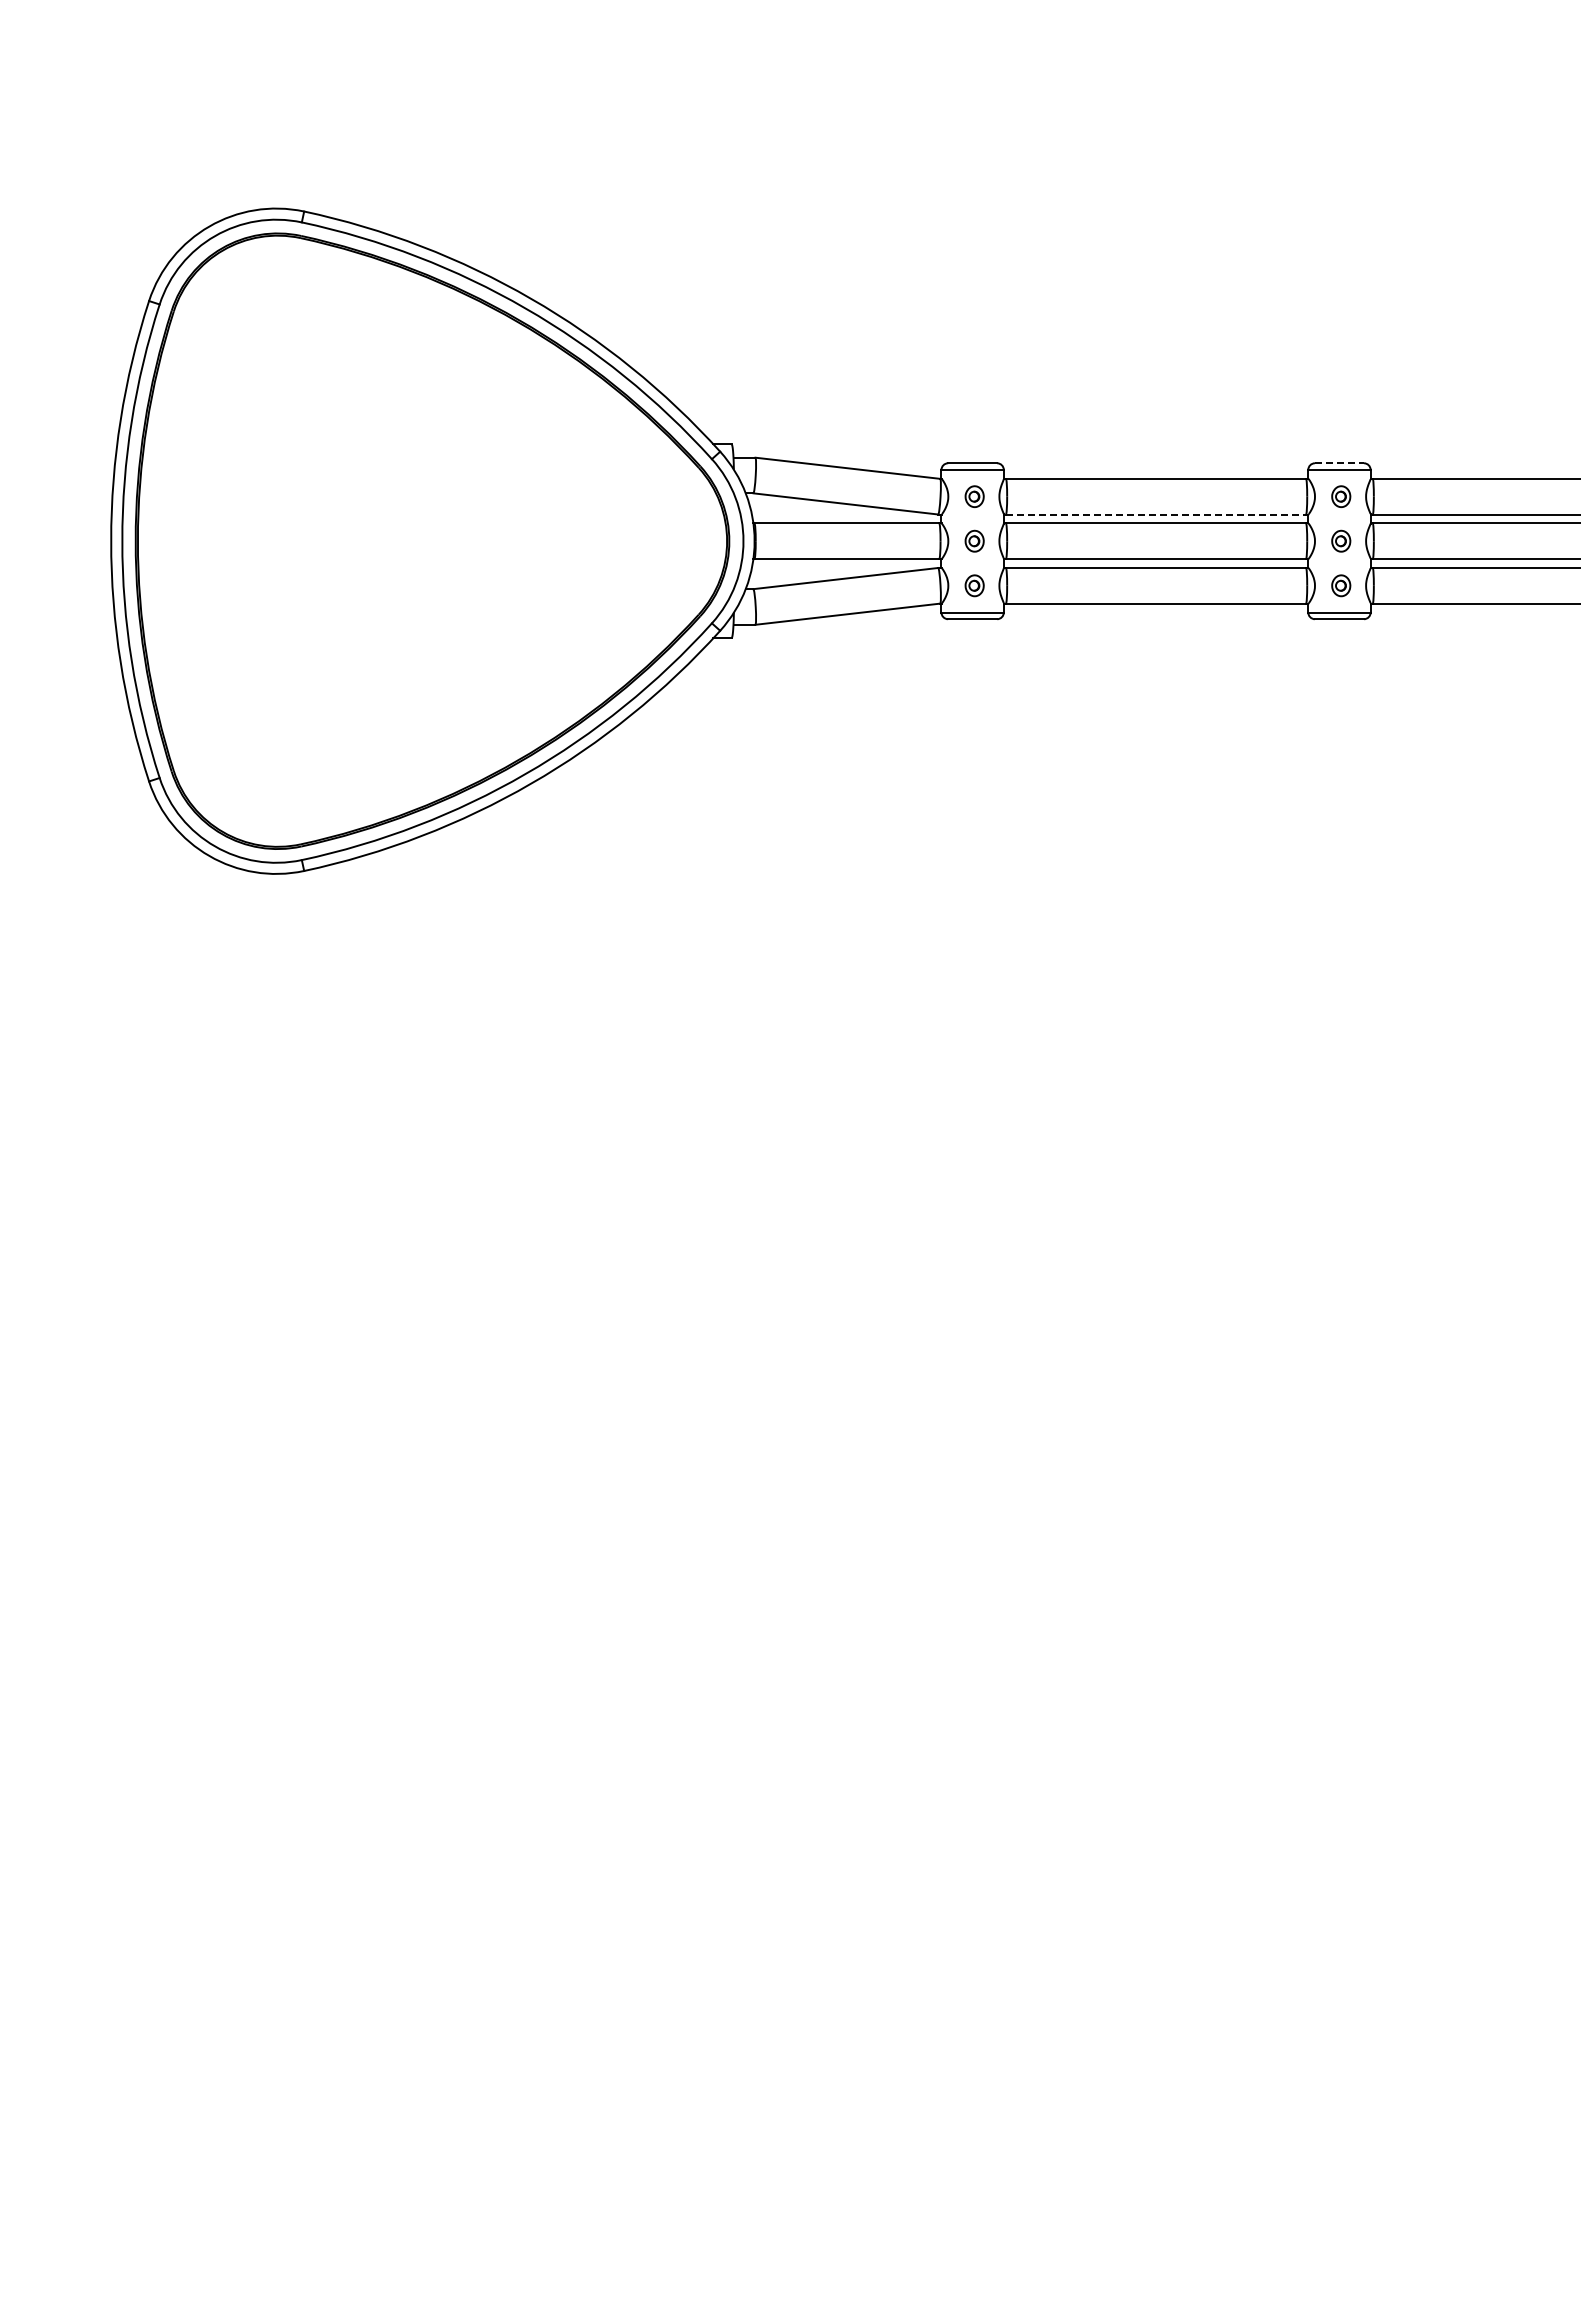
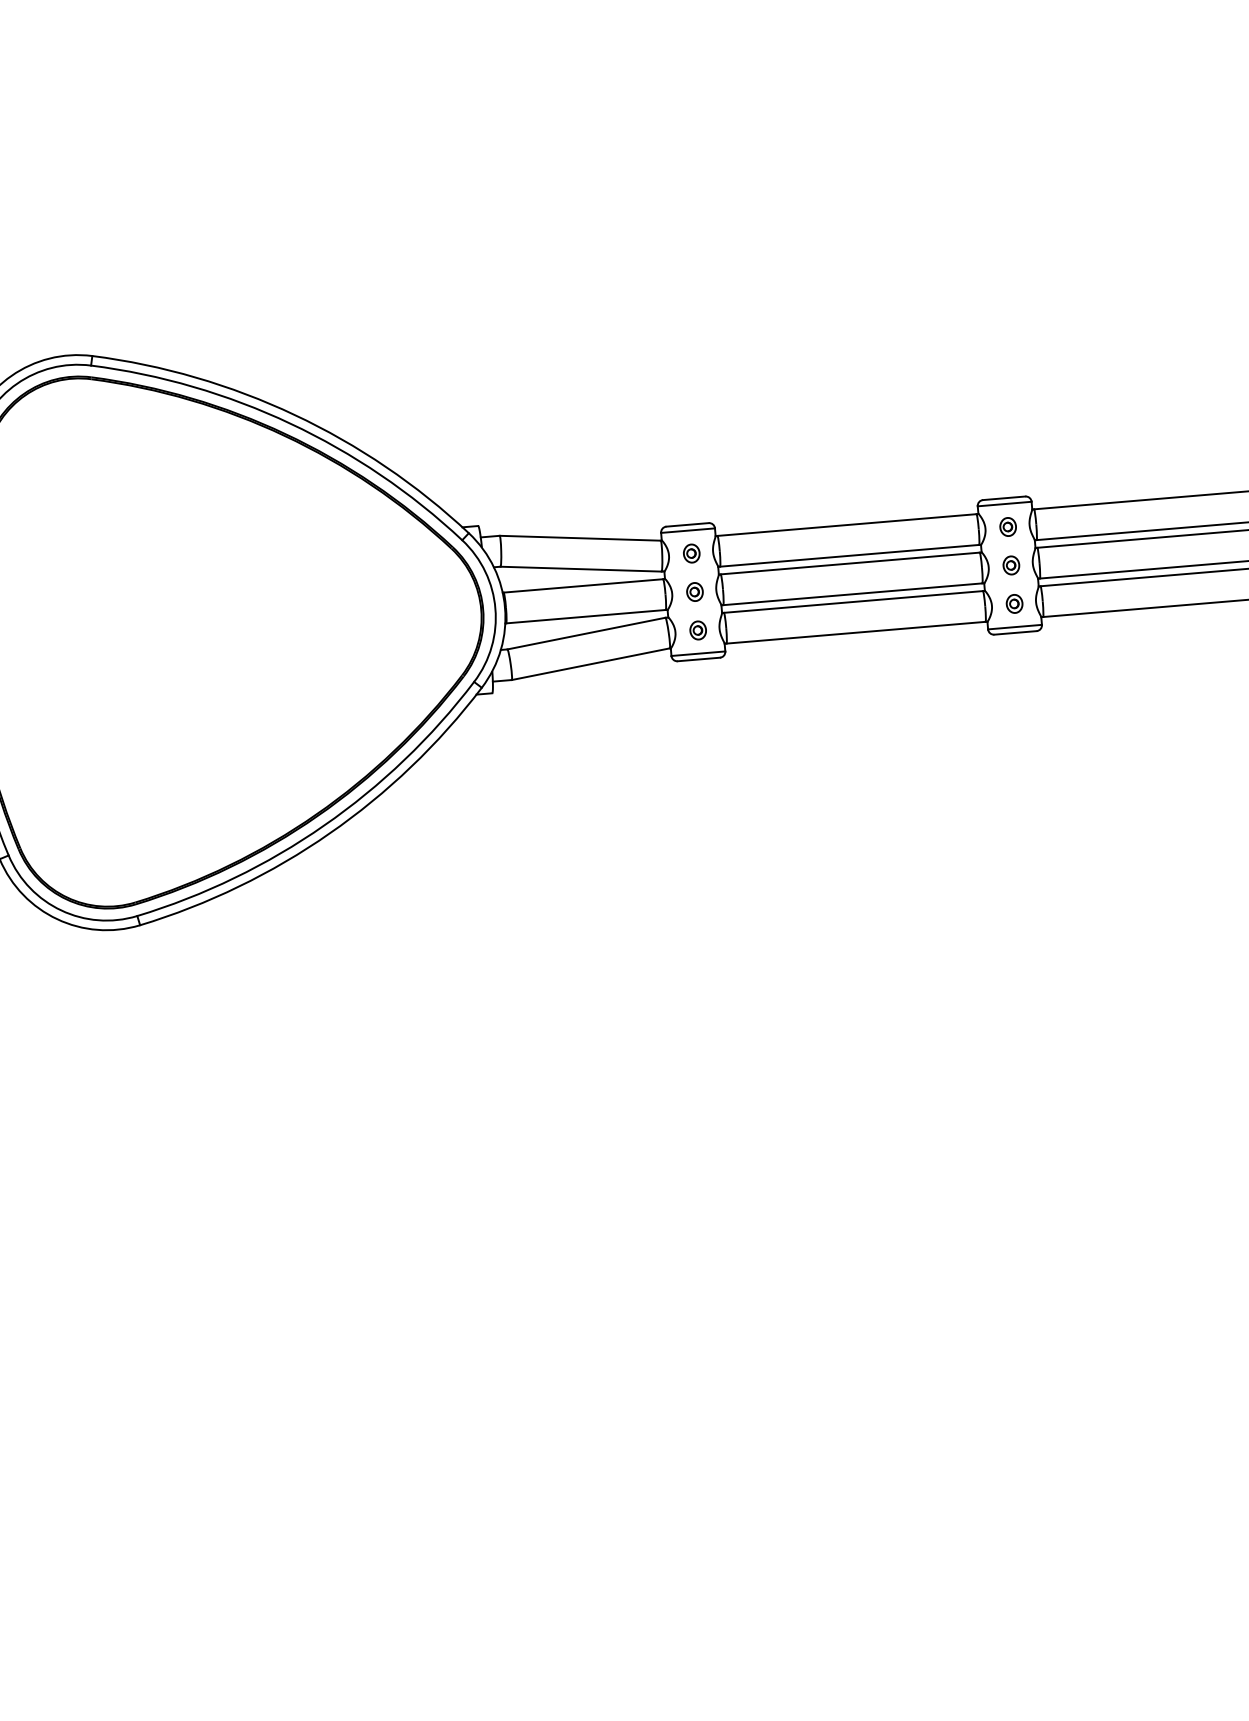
line: (1339, 463) -> (1004, 498), dashed -> solid
line: (1156, 514) -> (849, 555), dashed -> solid

